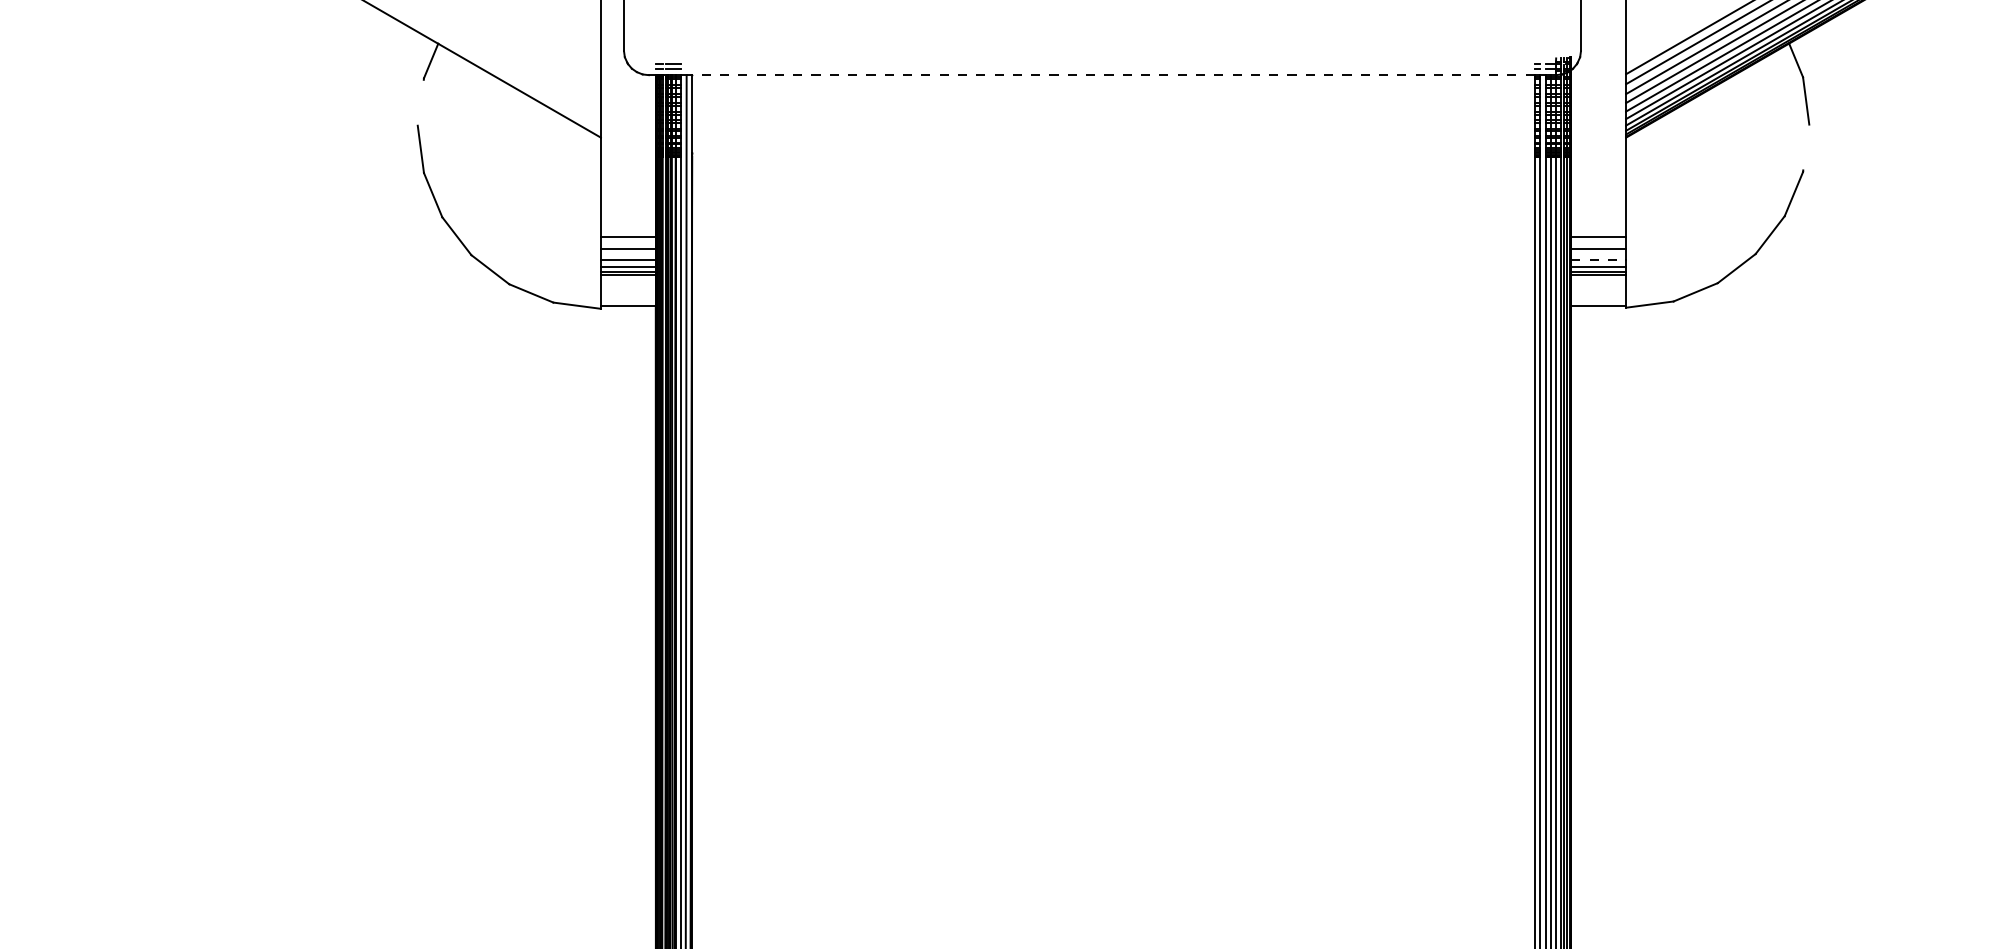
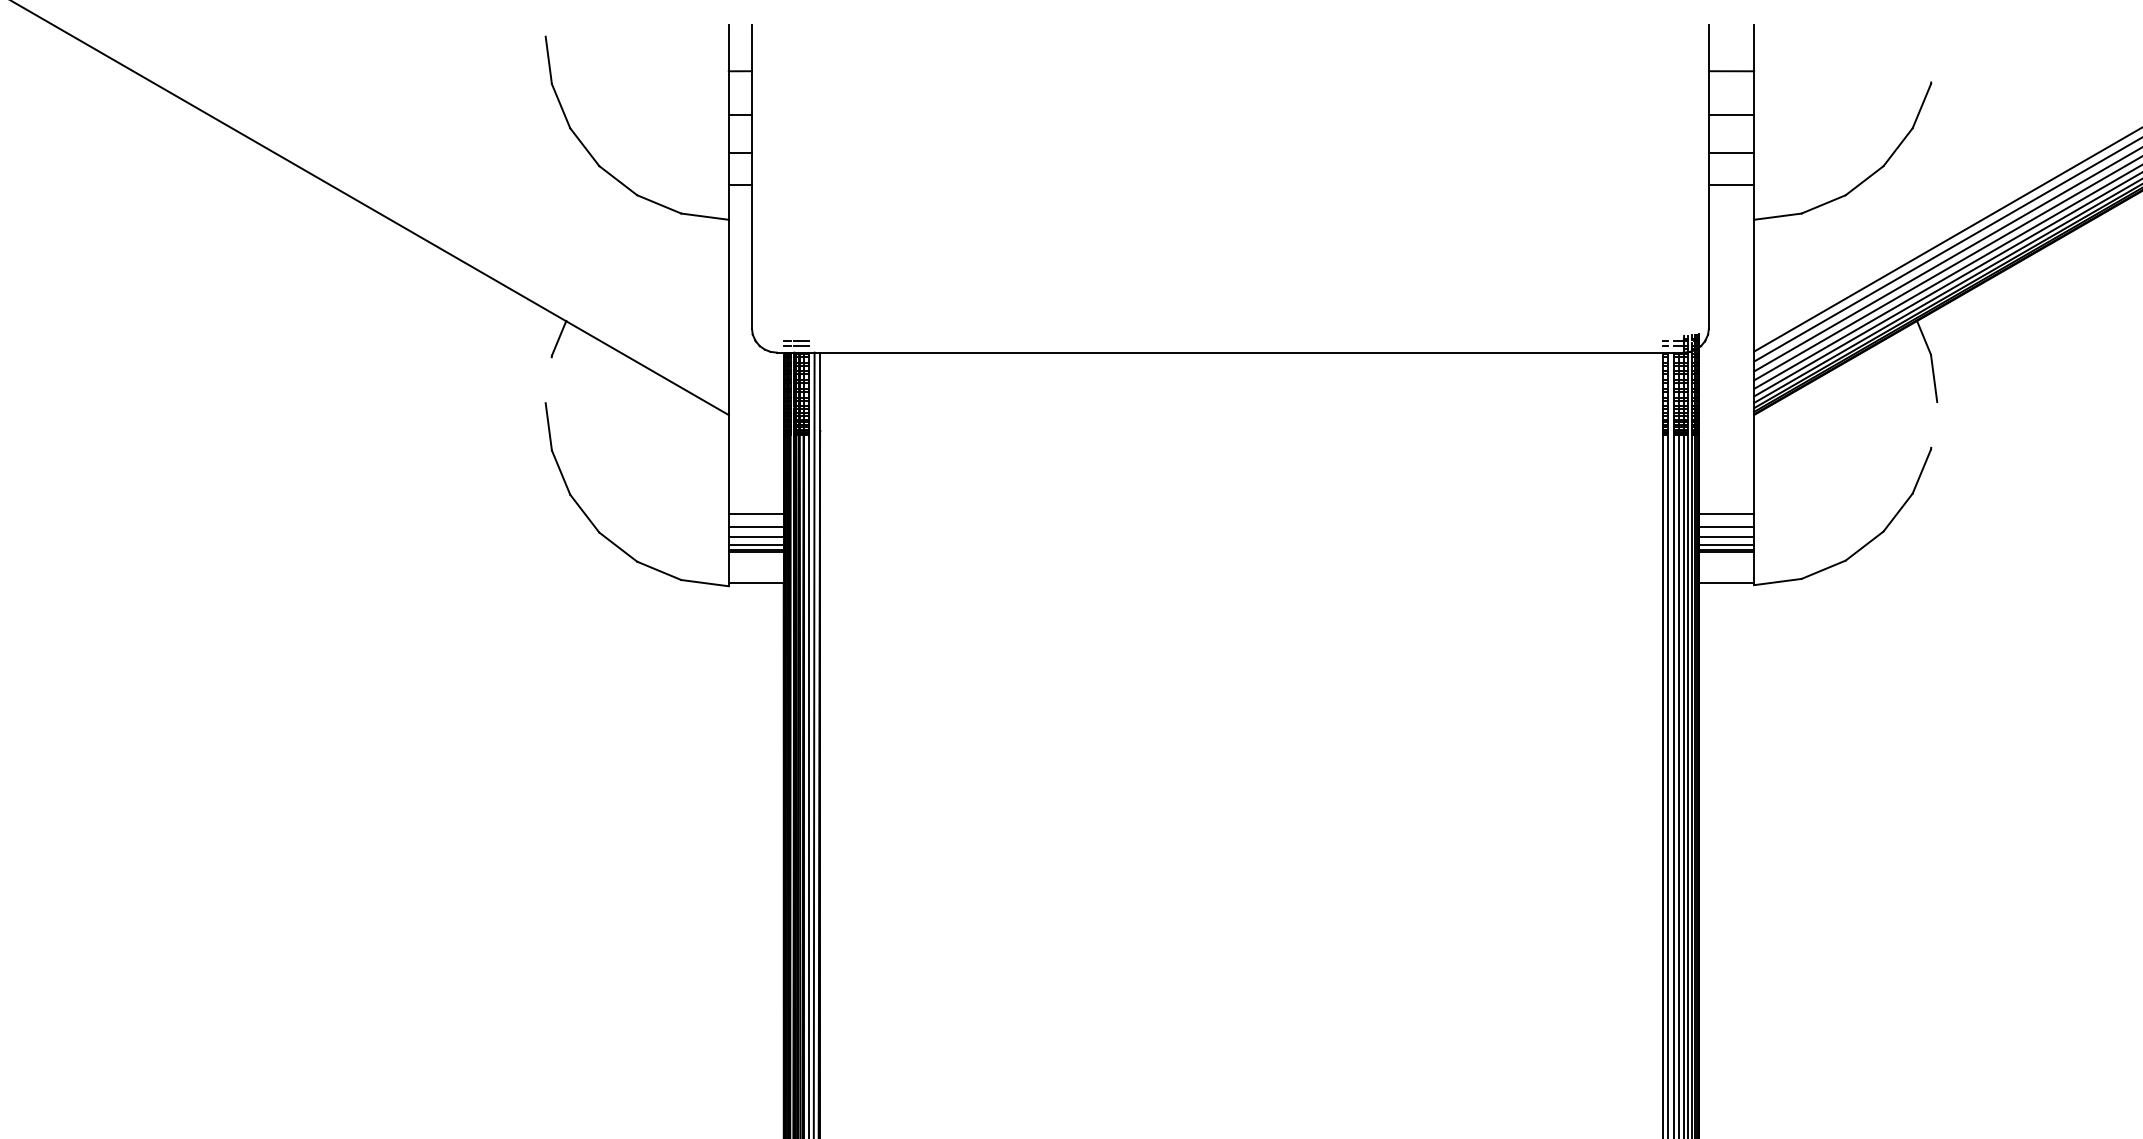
line: (1112, 75) -> (1240, 352), dashed -> solid
line: (1599, 260) -> (1727, 537), dashed -> solid

